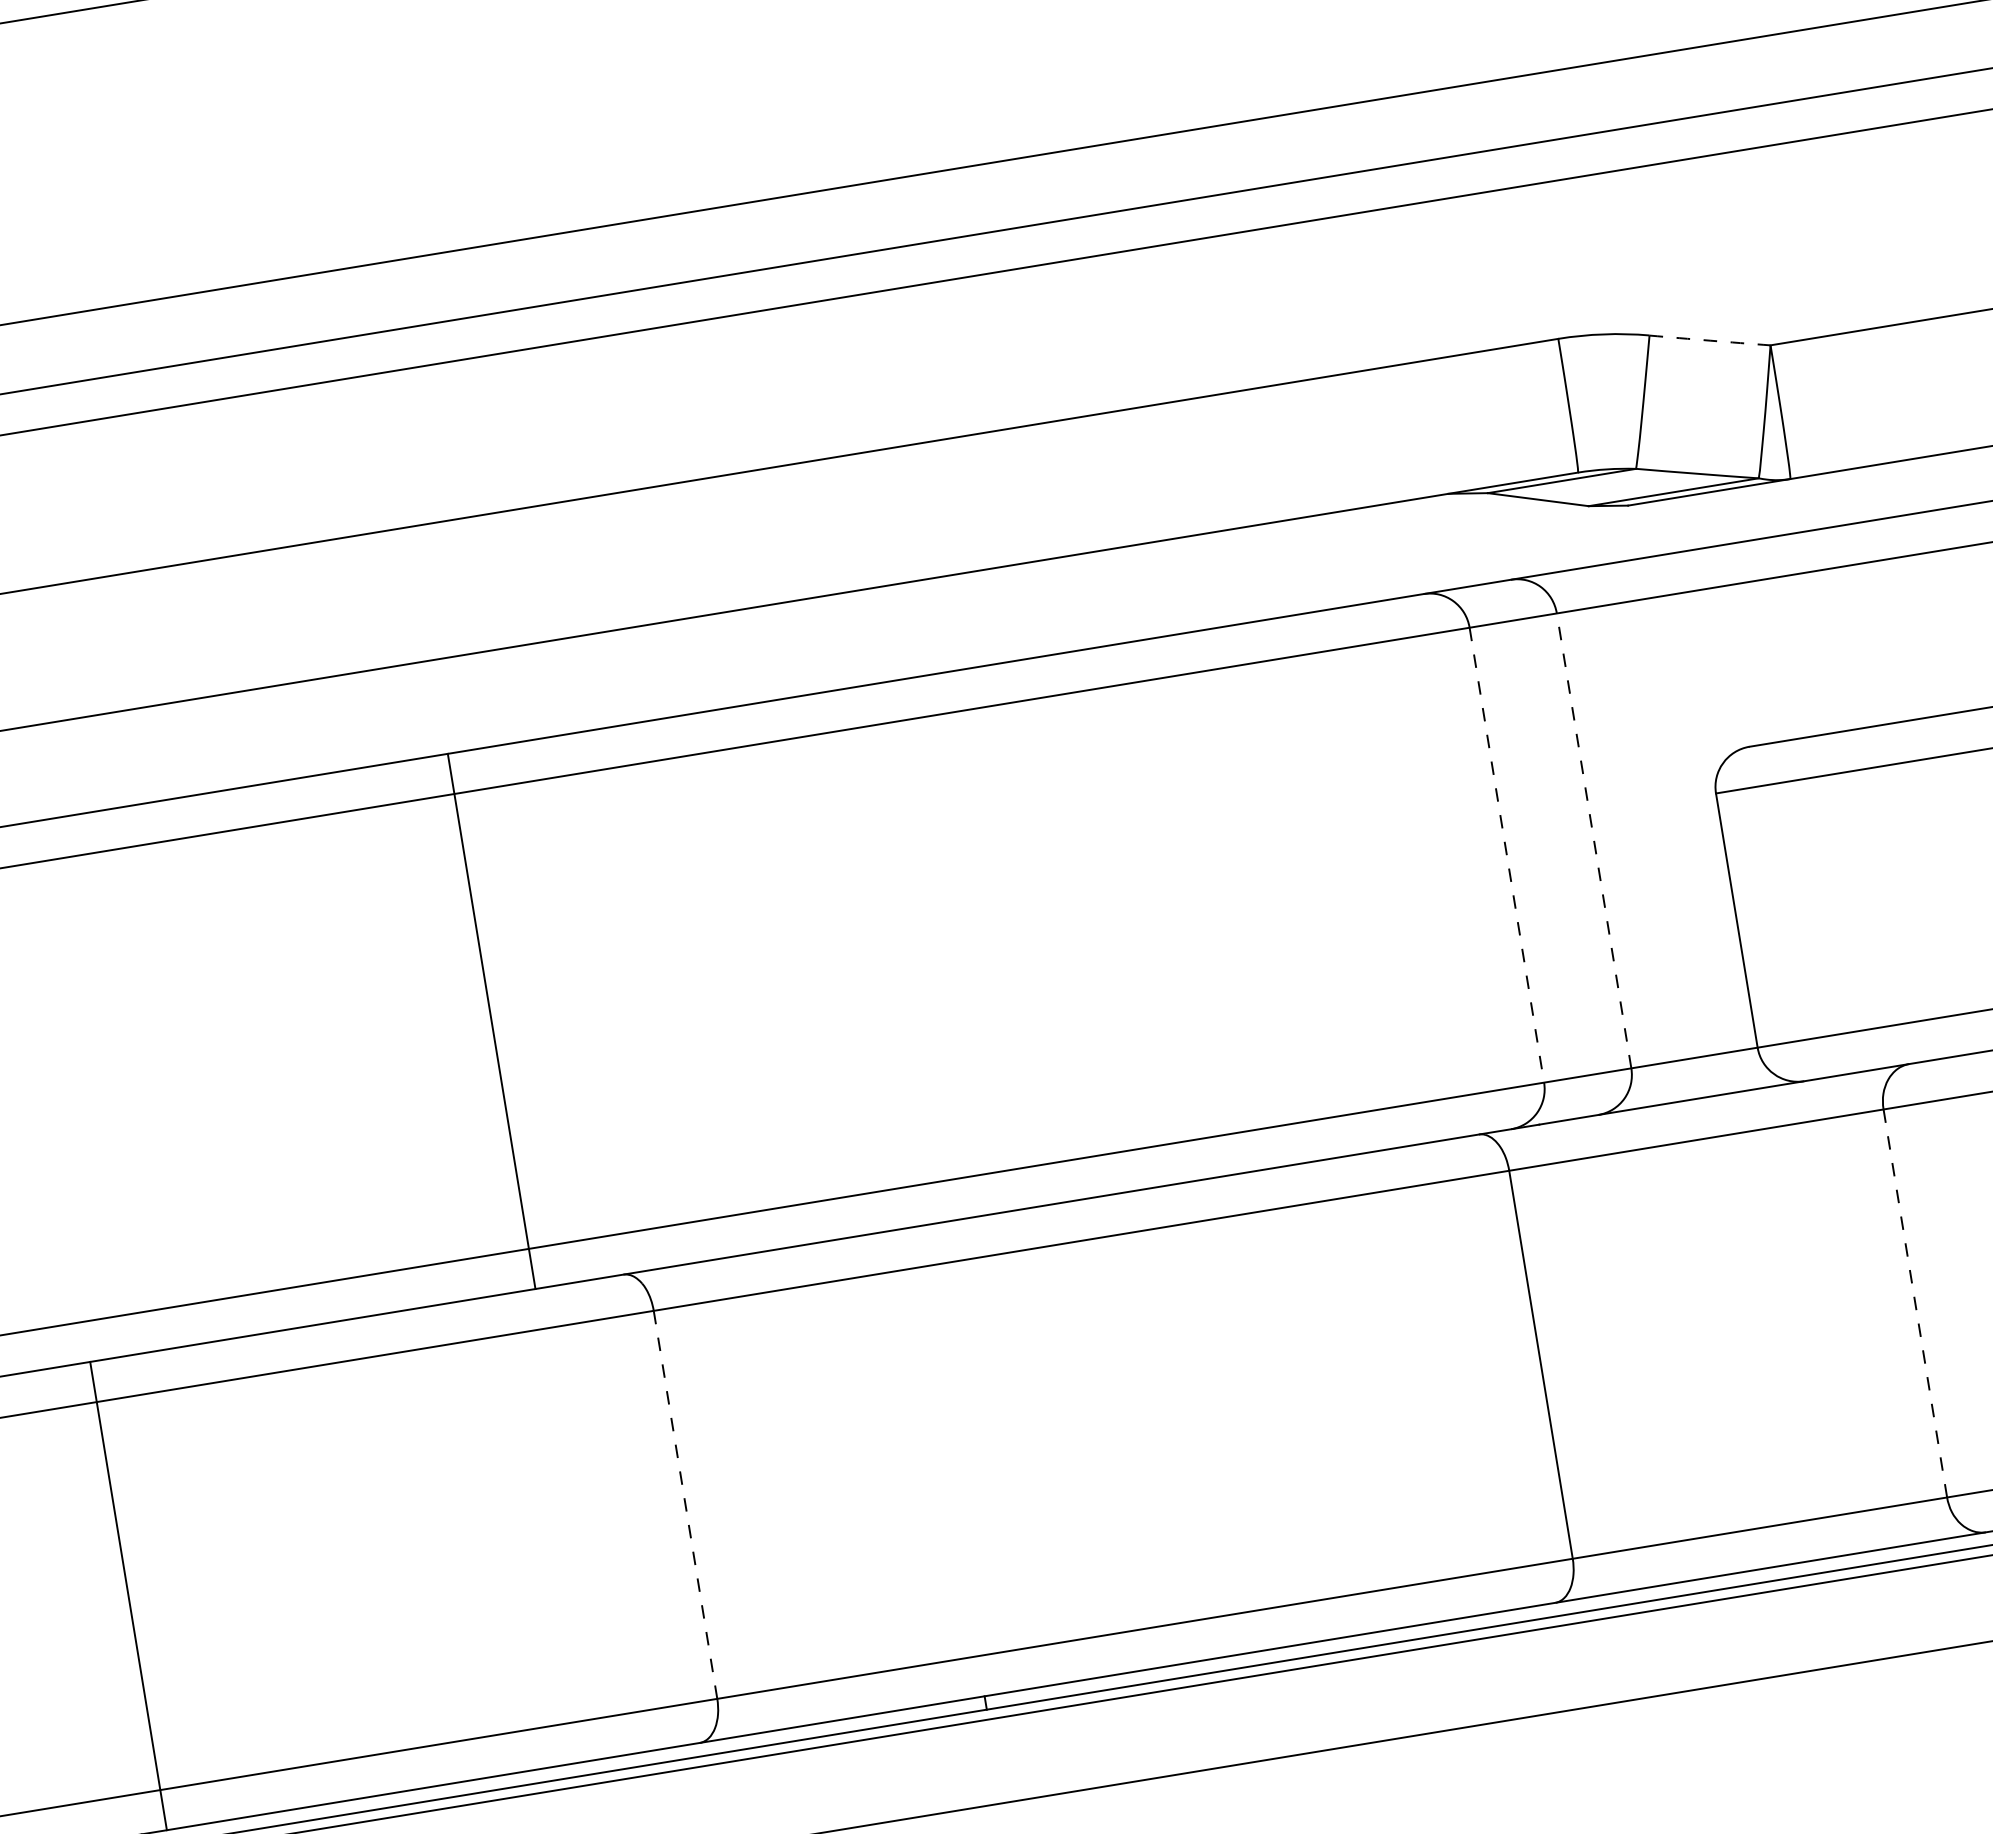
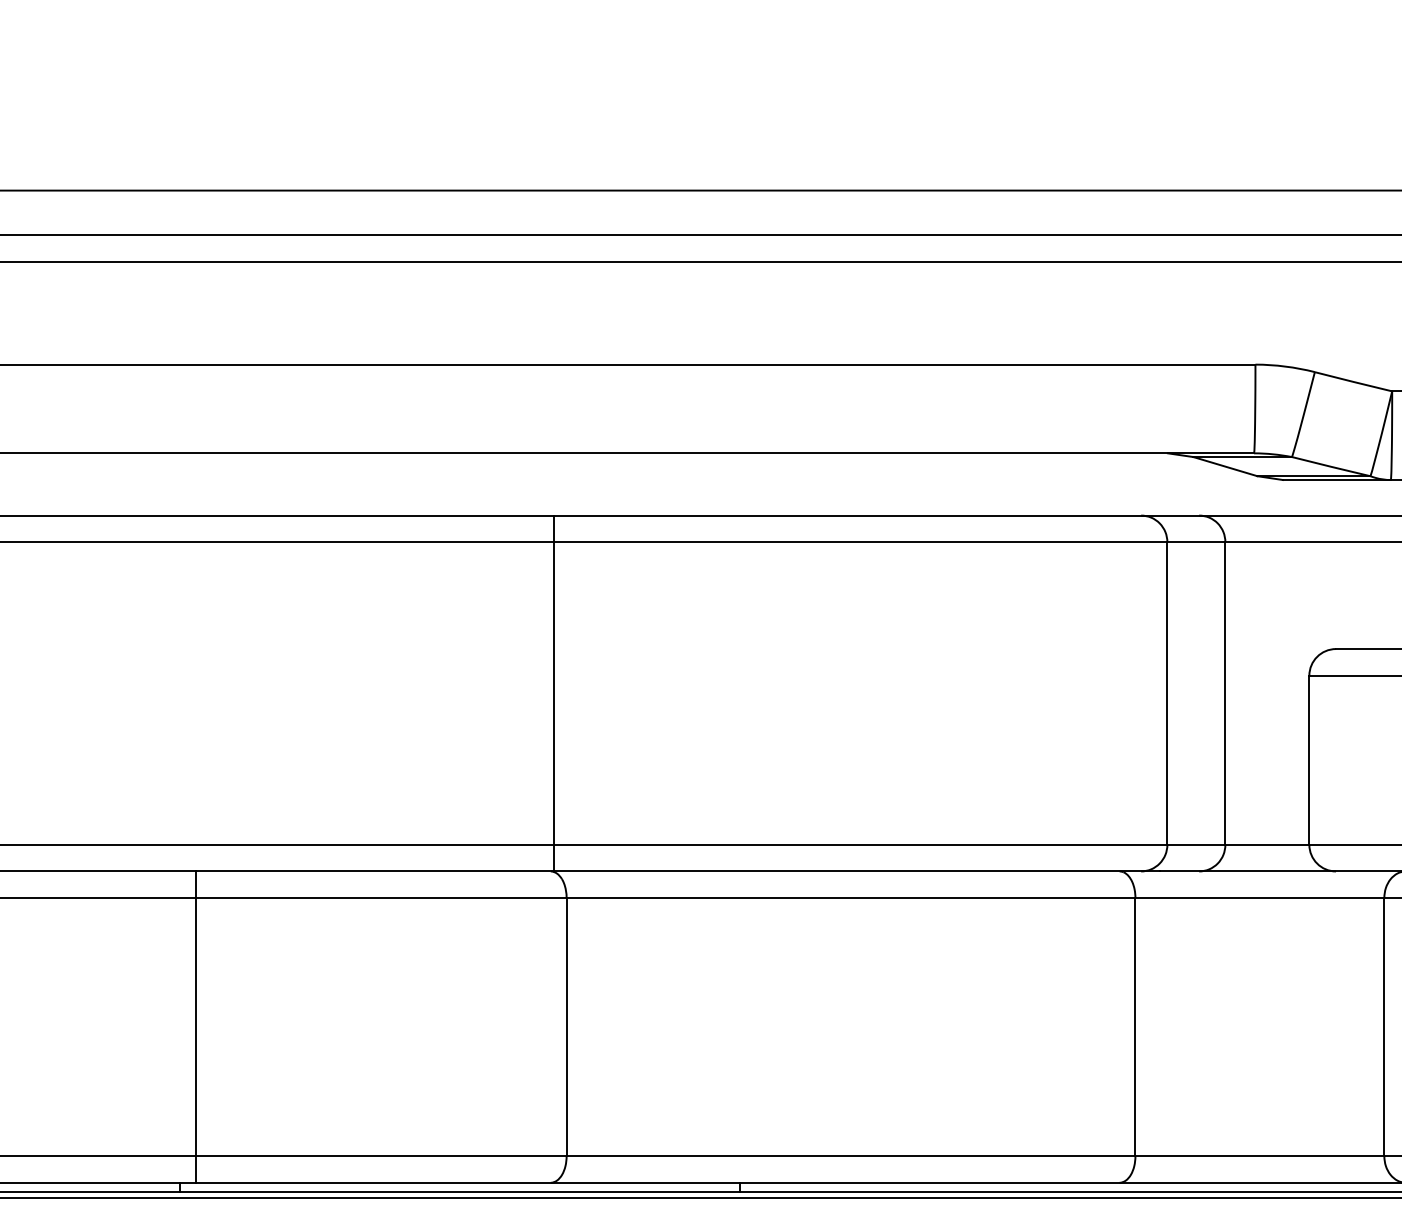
arc: (1709, 340) -> (1353, 381), dashed -> solid
line: (1594, 840) -> (1225, 693), dashed -> solid
line: (1507, 856) -> (1167, 694), dashed -> solid
line: (491, 1021) -> (554, 693), moved
line: (1915, 1304) -> (1384, 1027), dashed -> solid
line: (685, 1505) -> (566, 1027), dashed -> solid

